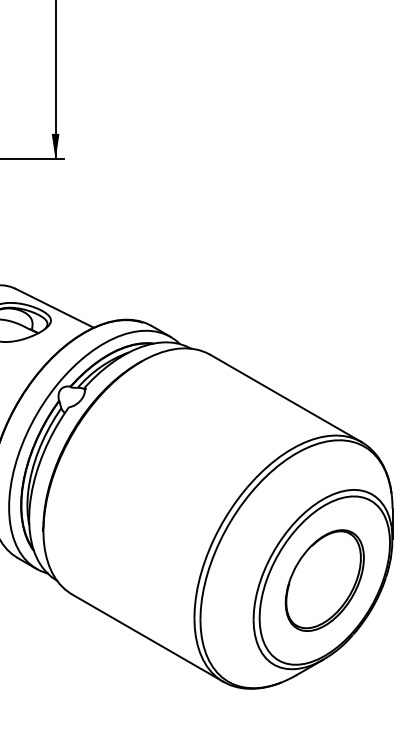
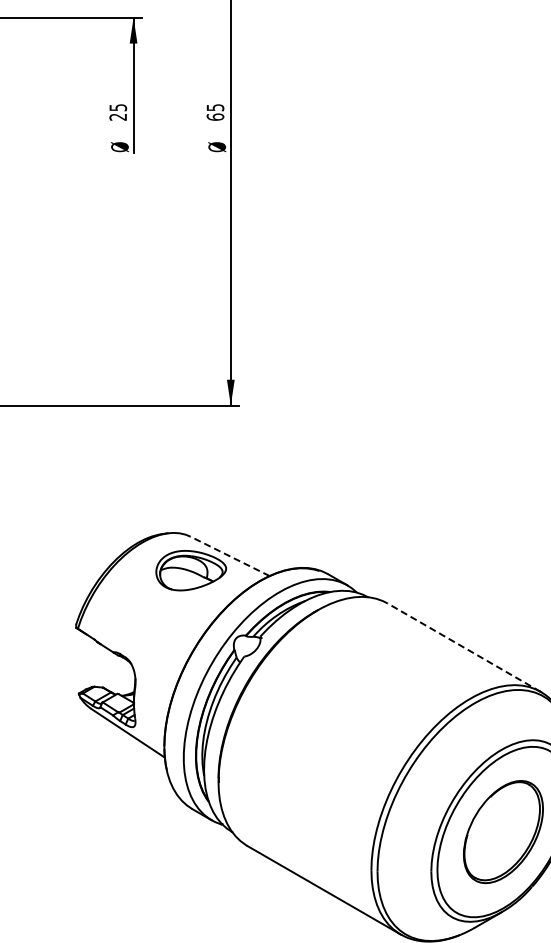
line: (54, 308) -> (229, 556), solid -> dashed
line: (285, 398) -> (463, 647), solid -> dashed

